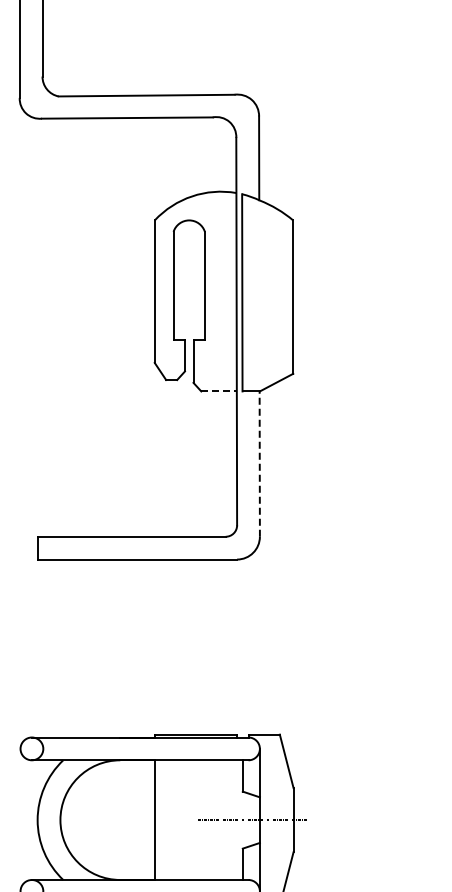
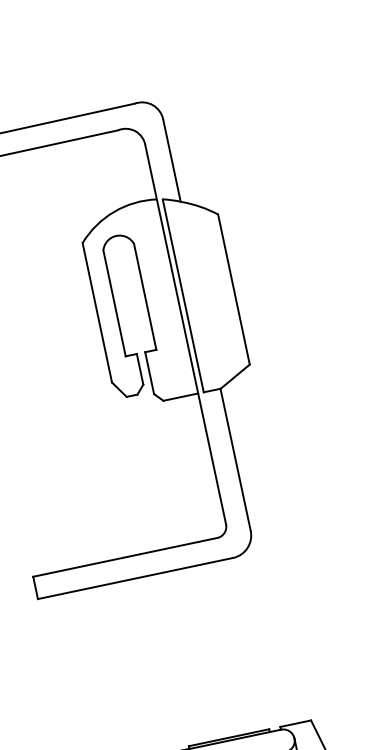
line: (219, 391) -> (181, 397), dashed -> solid
line: (259, 464) -> (235, 460), dashed -> solid

